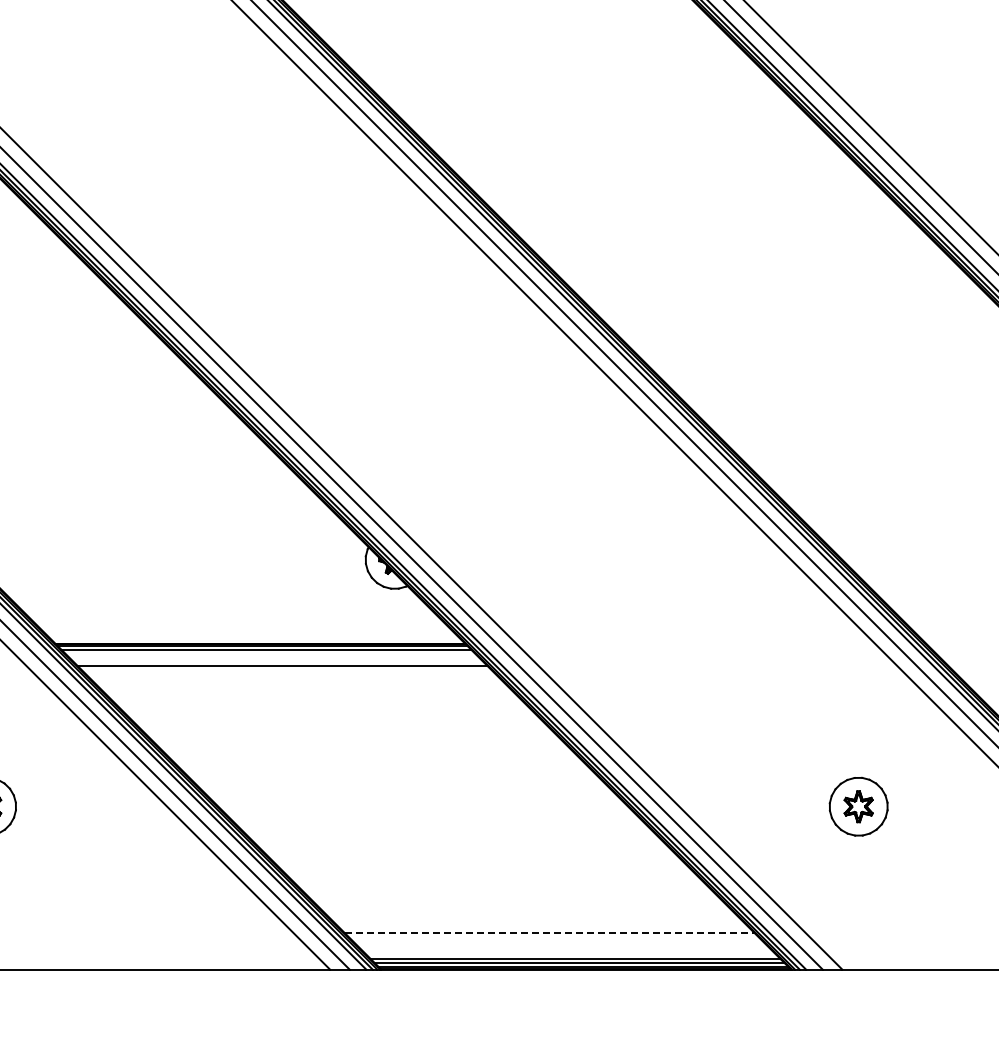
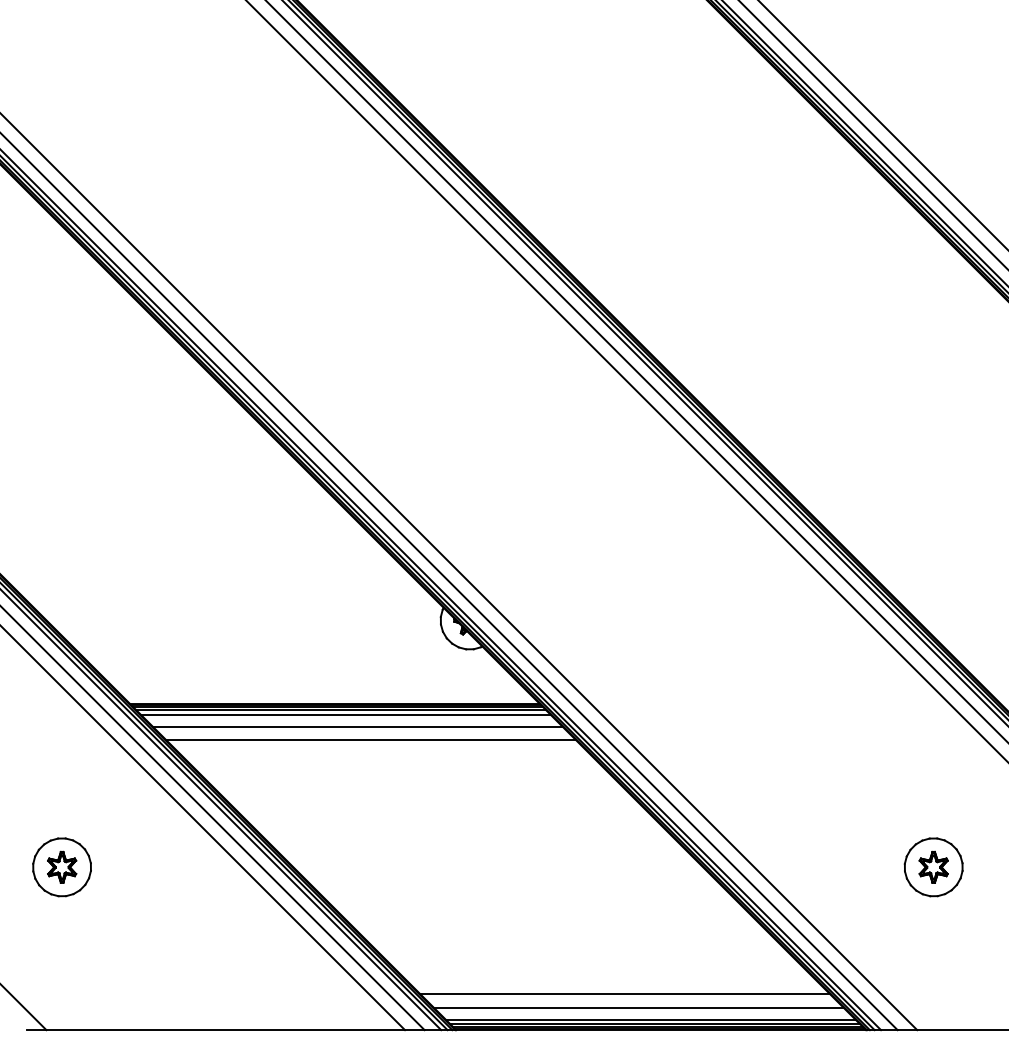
line: (270, 653) -> (345, 714), added
line: (296, 679) -> (371, 740), added
line: (549, 932) -> (624, 993), dashed -> solid
line: (563, 946) -> (638, 1007), added

